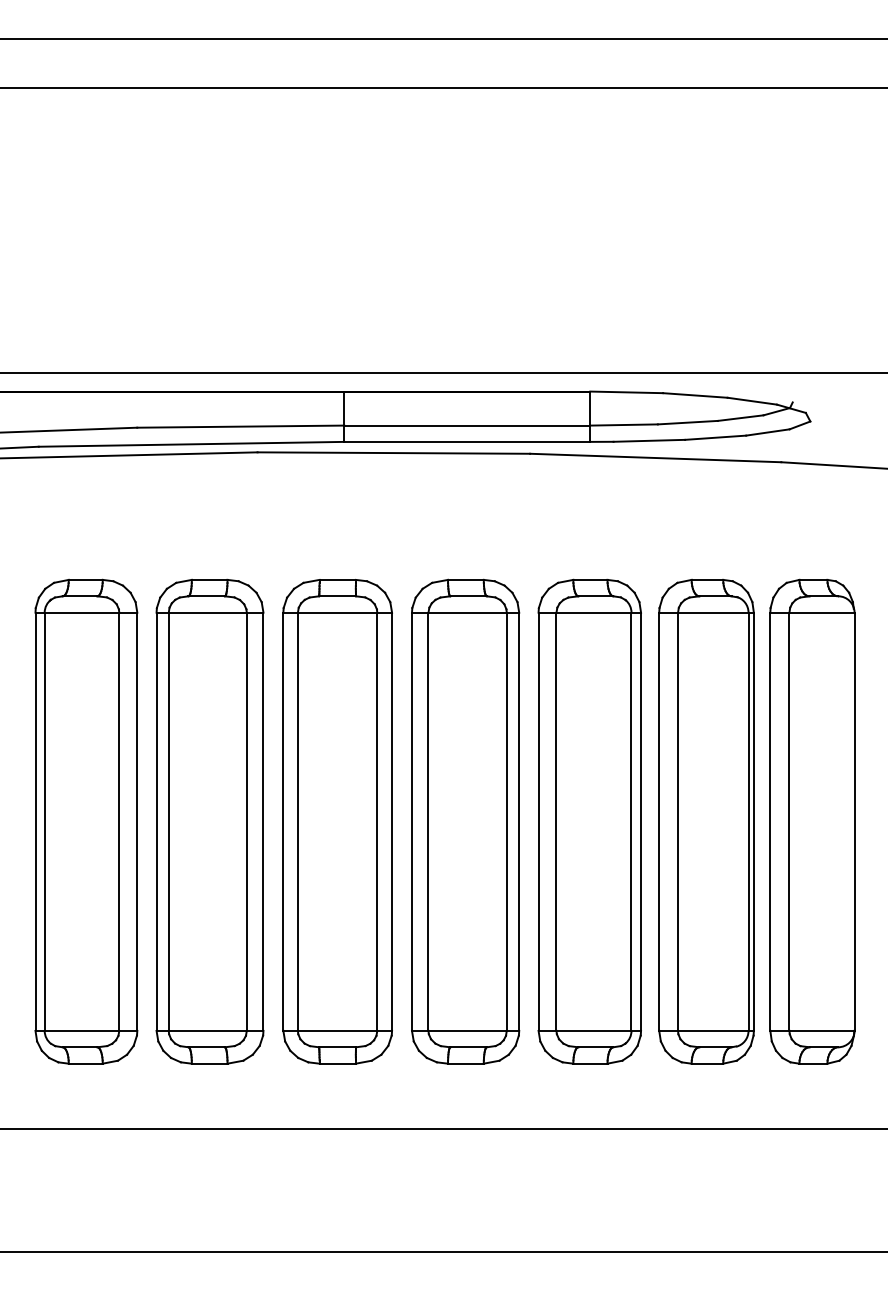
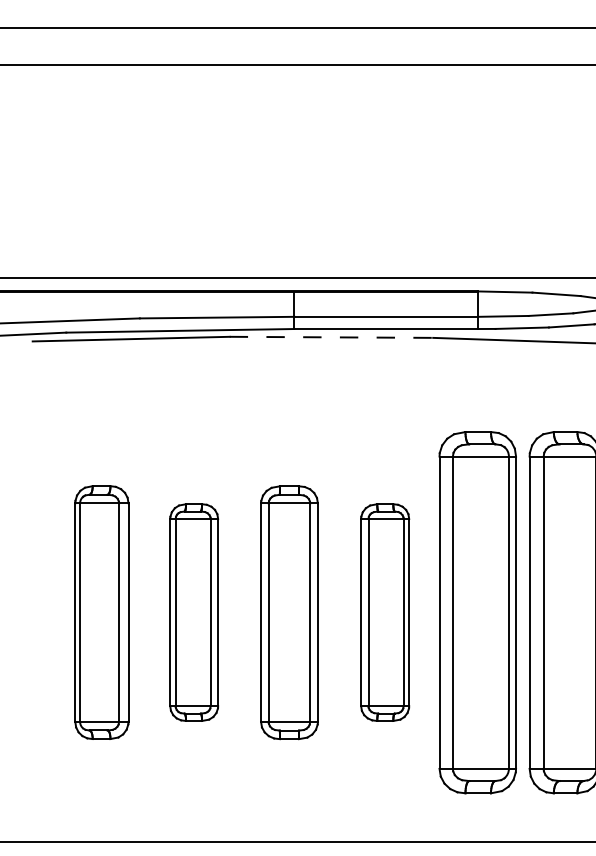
line: (394, 453) -> (331, 337), solid -> dashed
part: (86, 821) -> (101, 612), size x0.7
part: (209, 821) -> (193, 612), size x0.6
part: (337, 821) -> (289, 612), size x0.7
part: (465, 821) -> (384, 612), size x0.6

